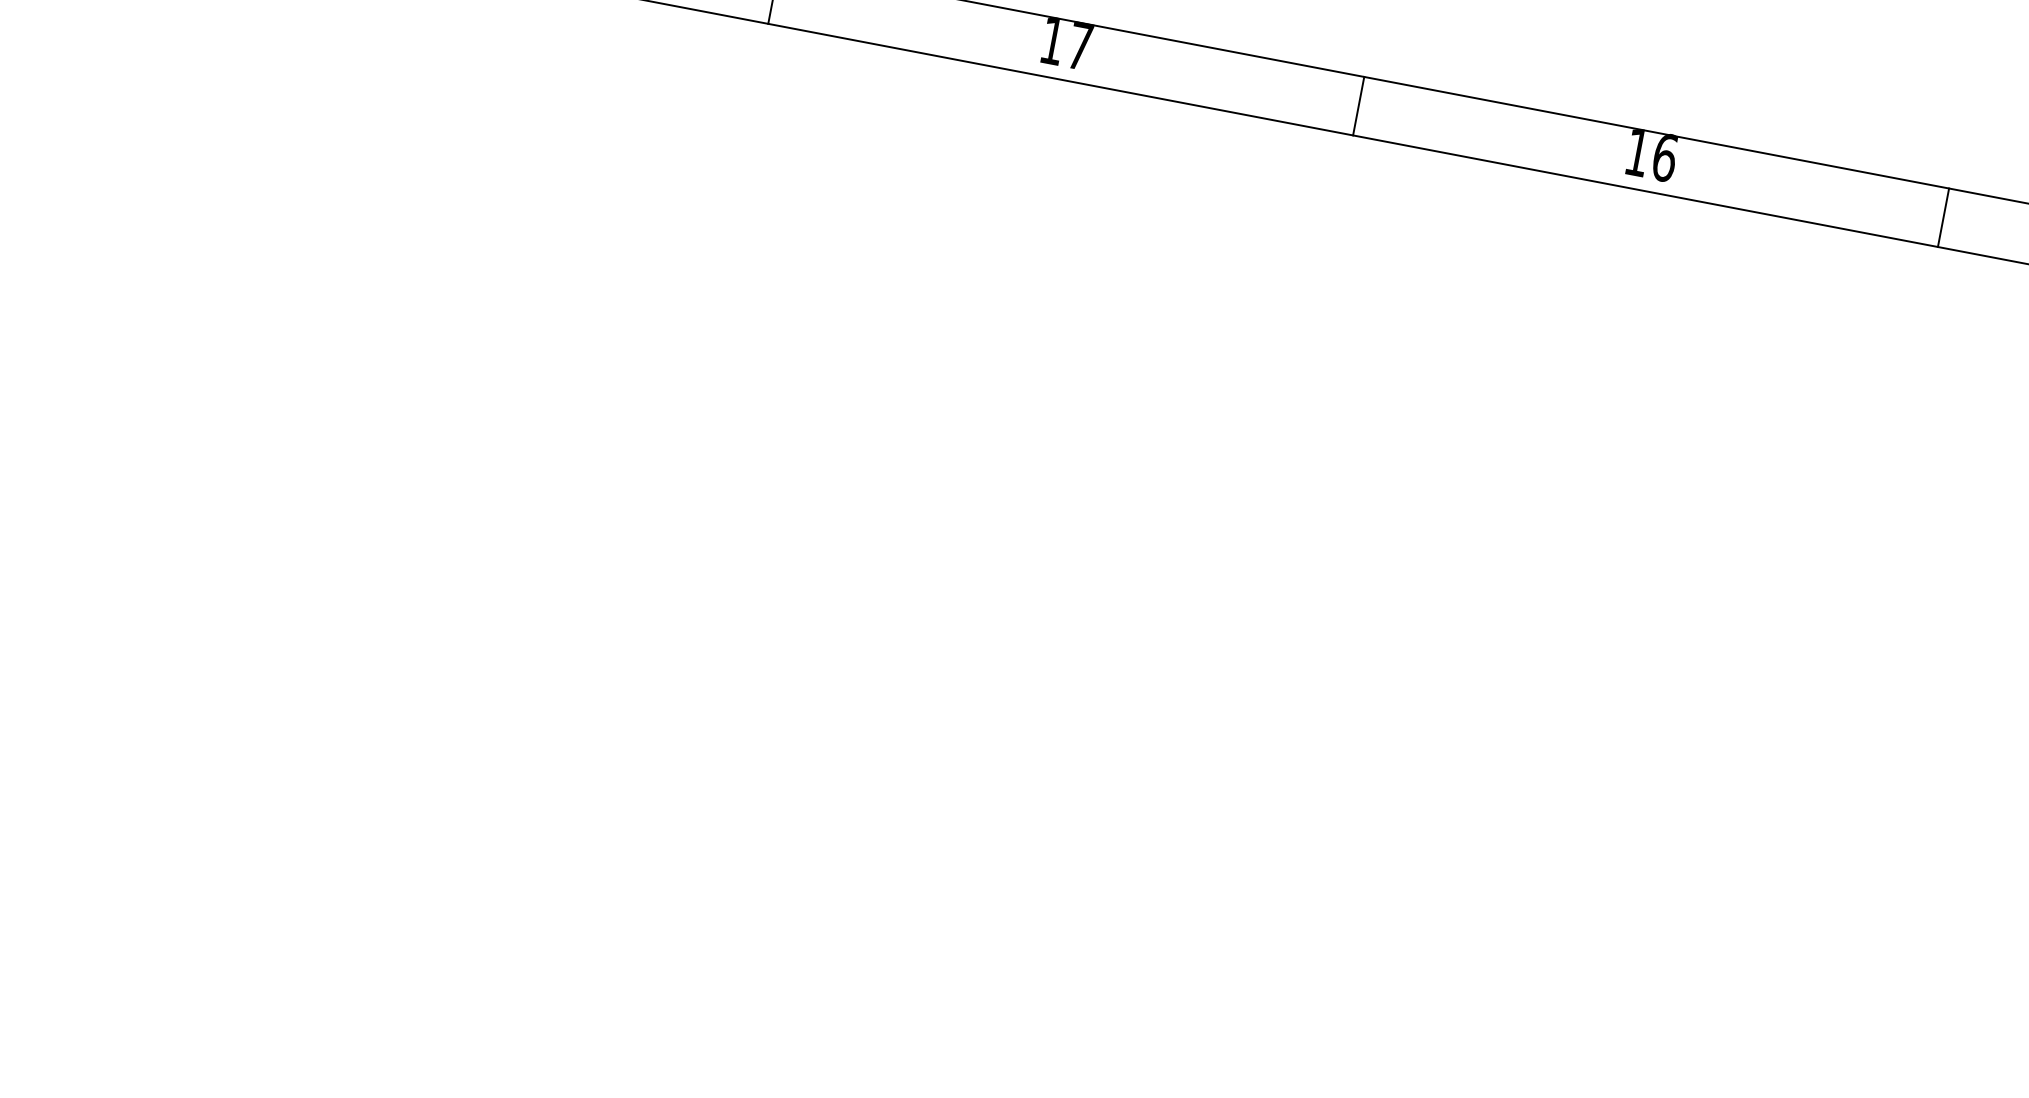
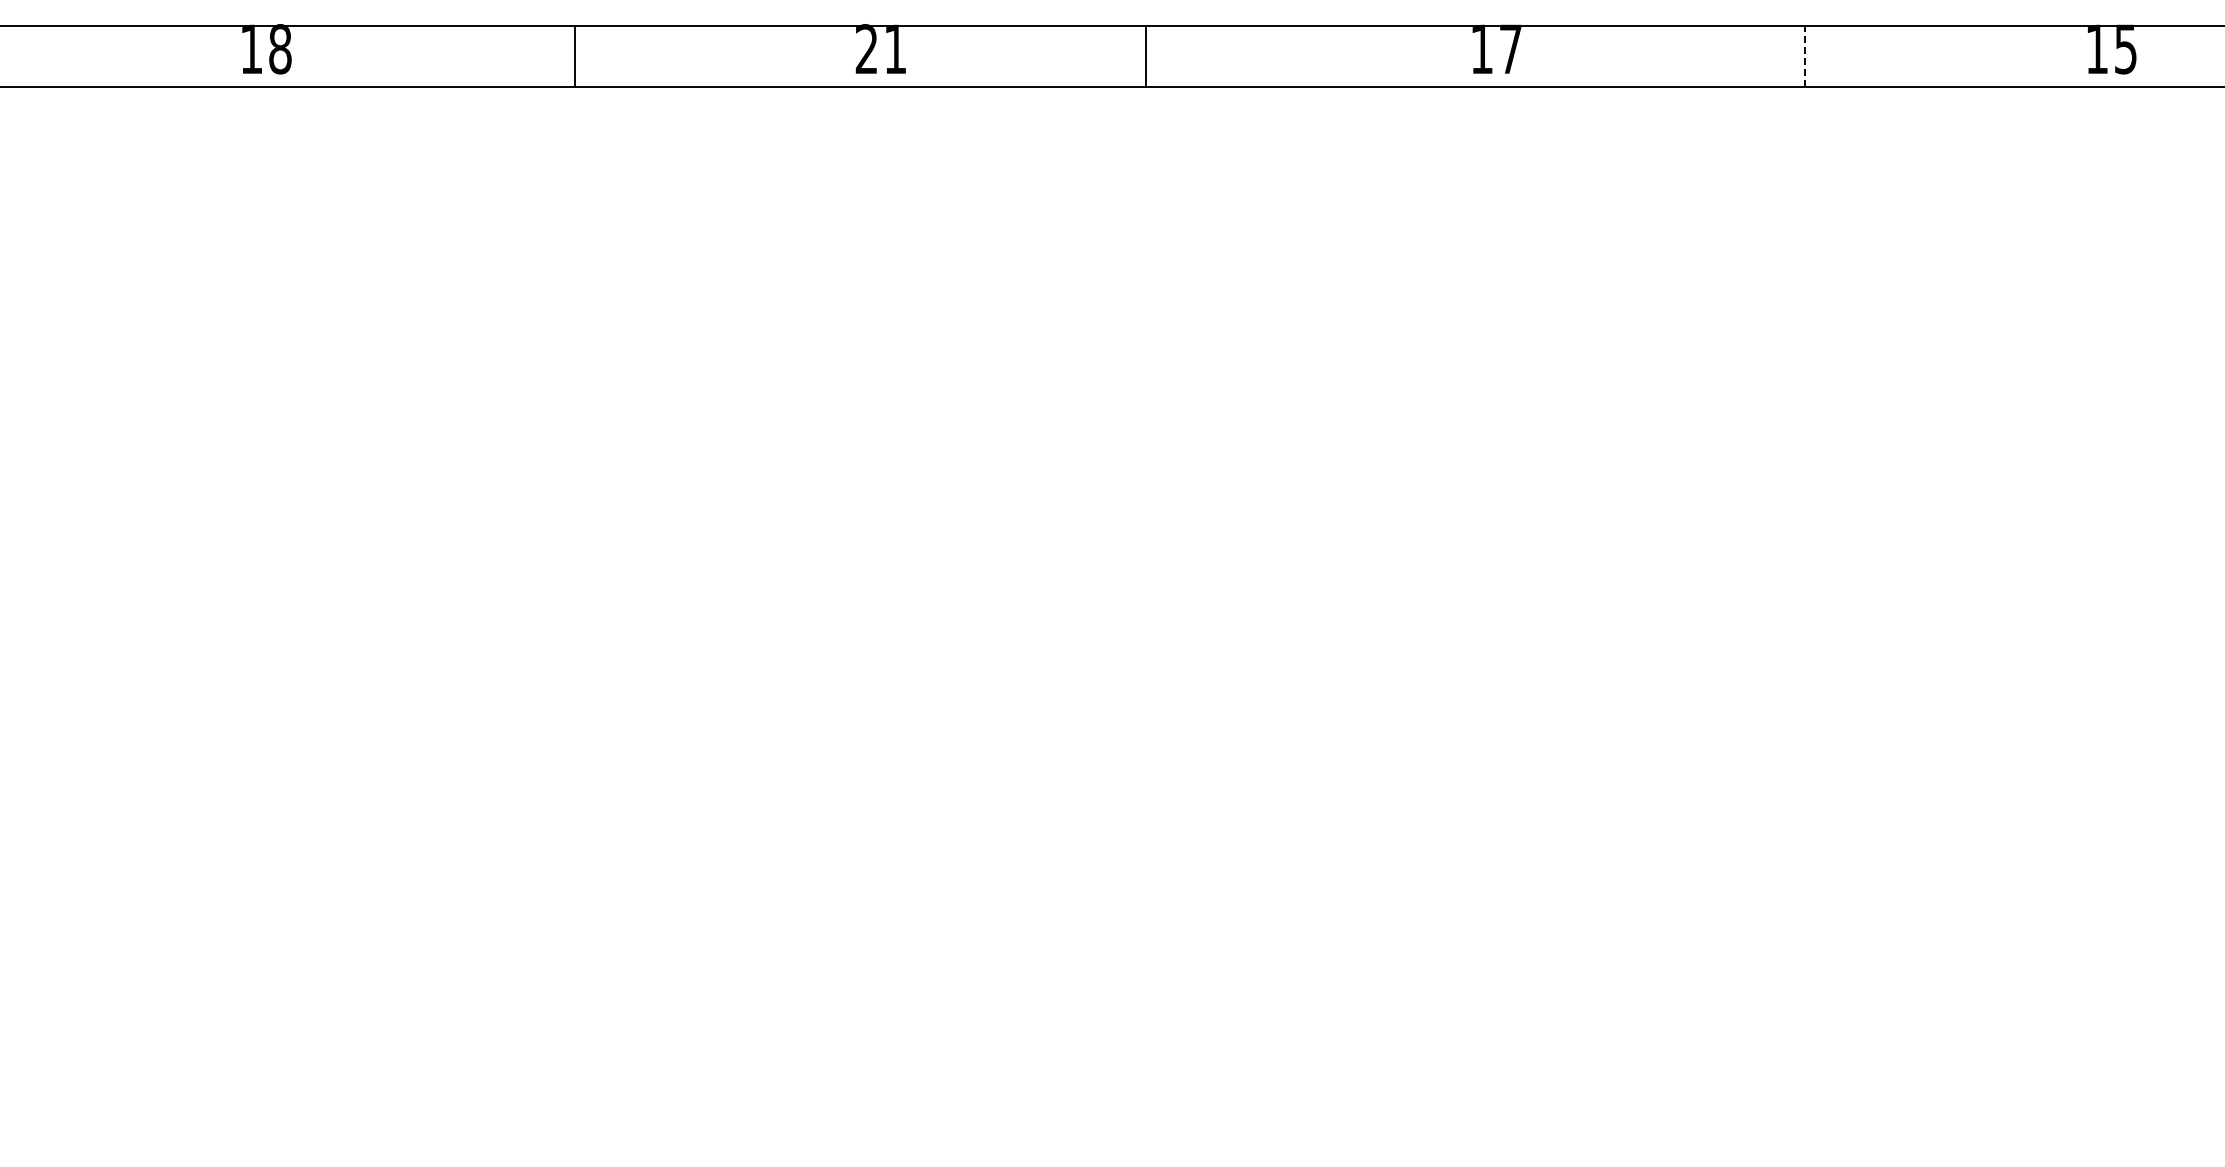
text: (1065, 42) -> (880, 48), 17 -> 21
line: (1358, 106) -> (1145, 56), moved
text: (1664, 157) -> (1510, 49), 16 -> 17
line: (1943, 217) -> (1805, 56), solid -> dashed

